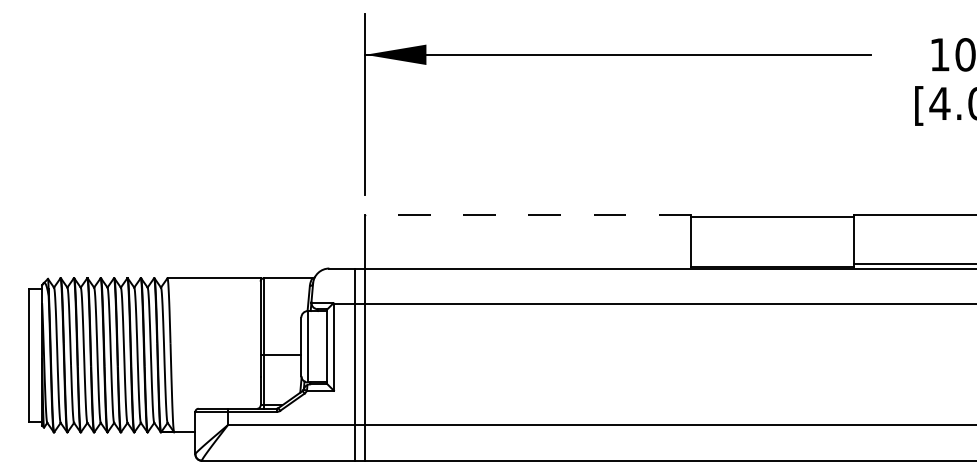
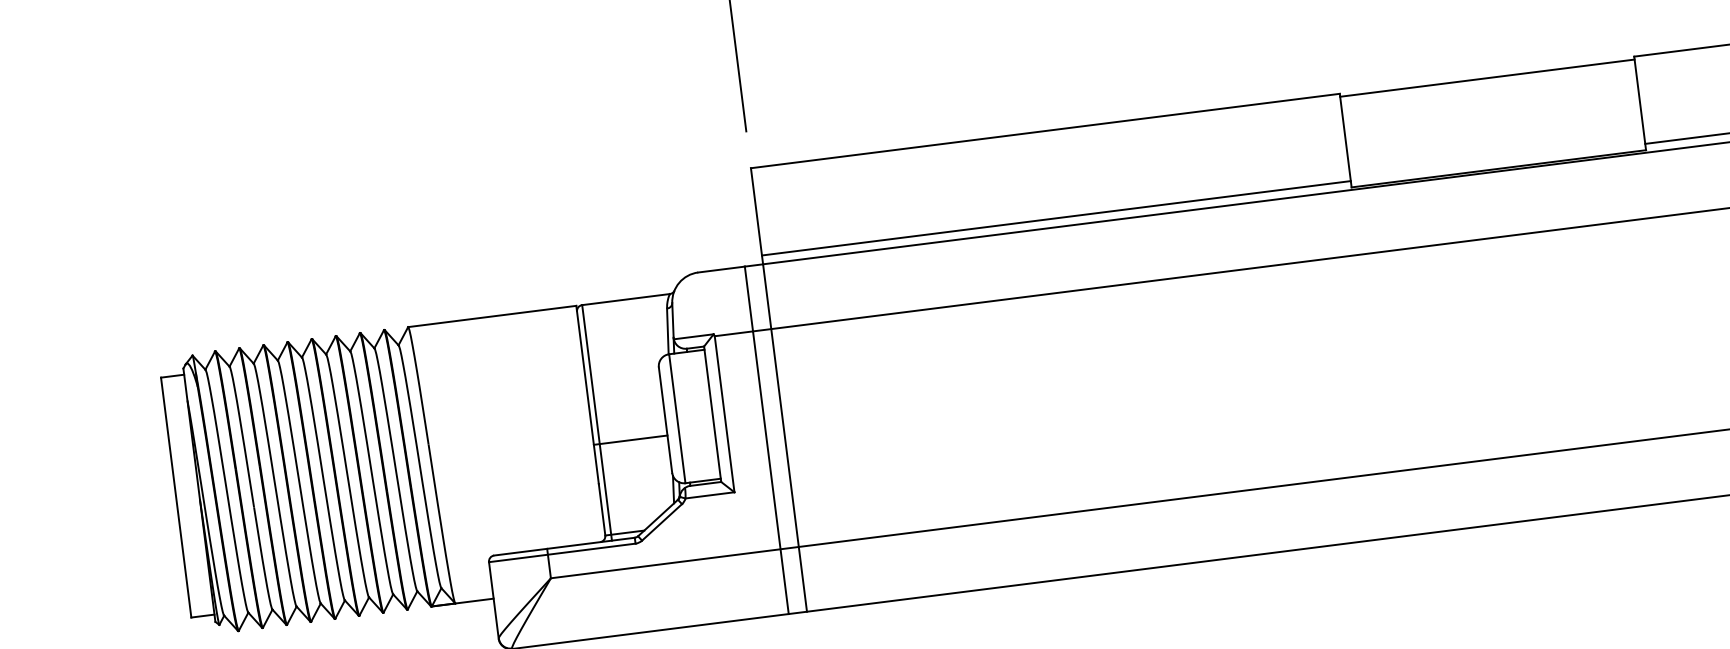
line: (527, 215) -> (1043, 131), dashed -> solid
line: (528, 263) -> (1056, 218), added

